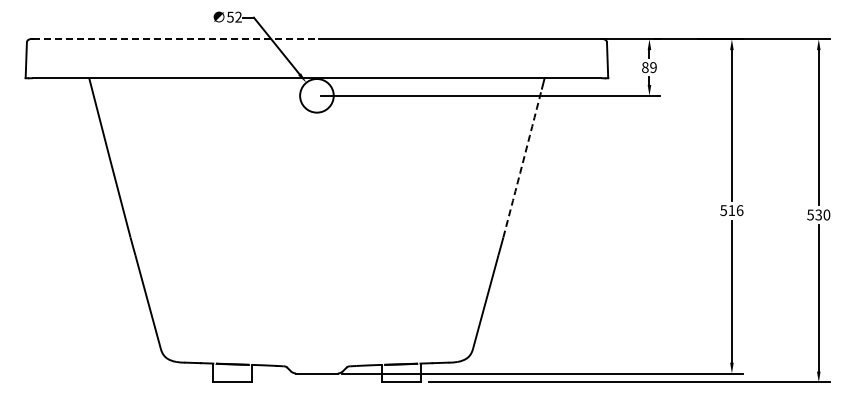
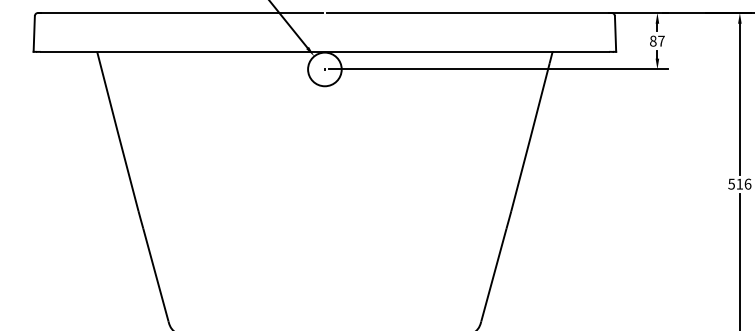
line: (174, 39) -> (182, 13), dashed -> solid
text: (653, 67) -> (661, 41), 89 -> 87
arc: (522, 163) -> (530, 137), dashed -> solid

